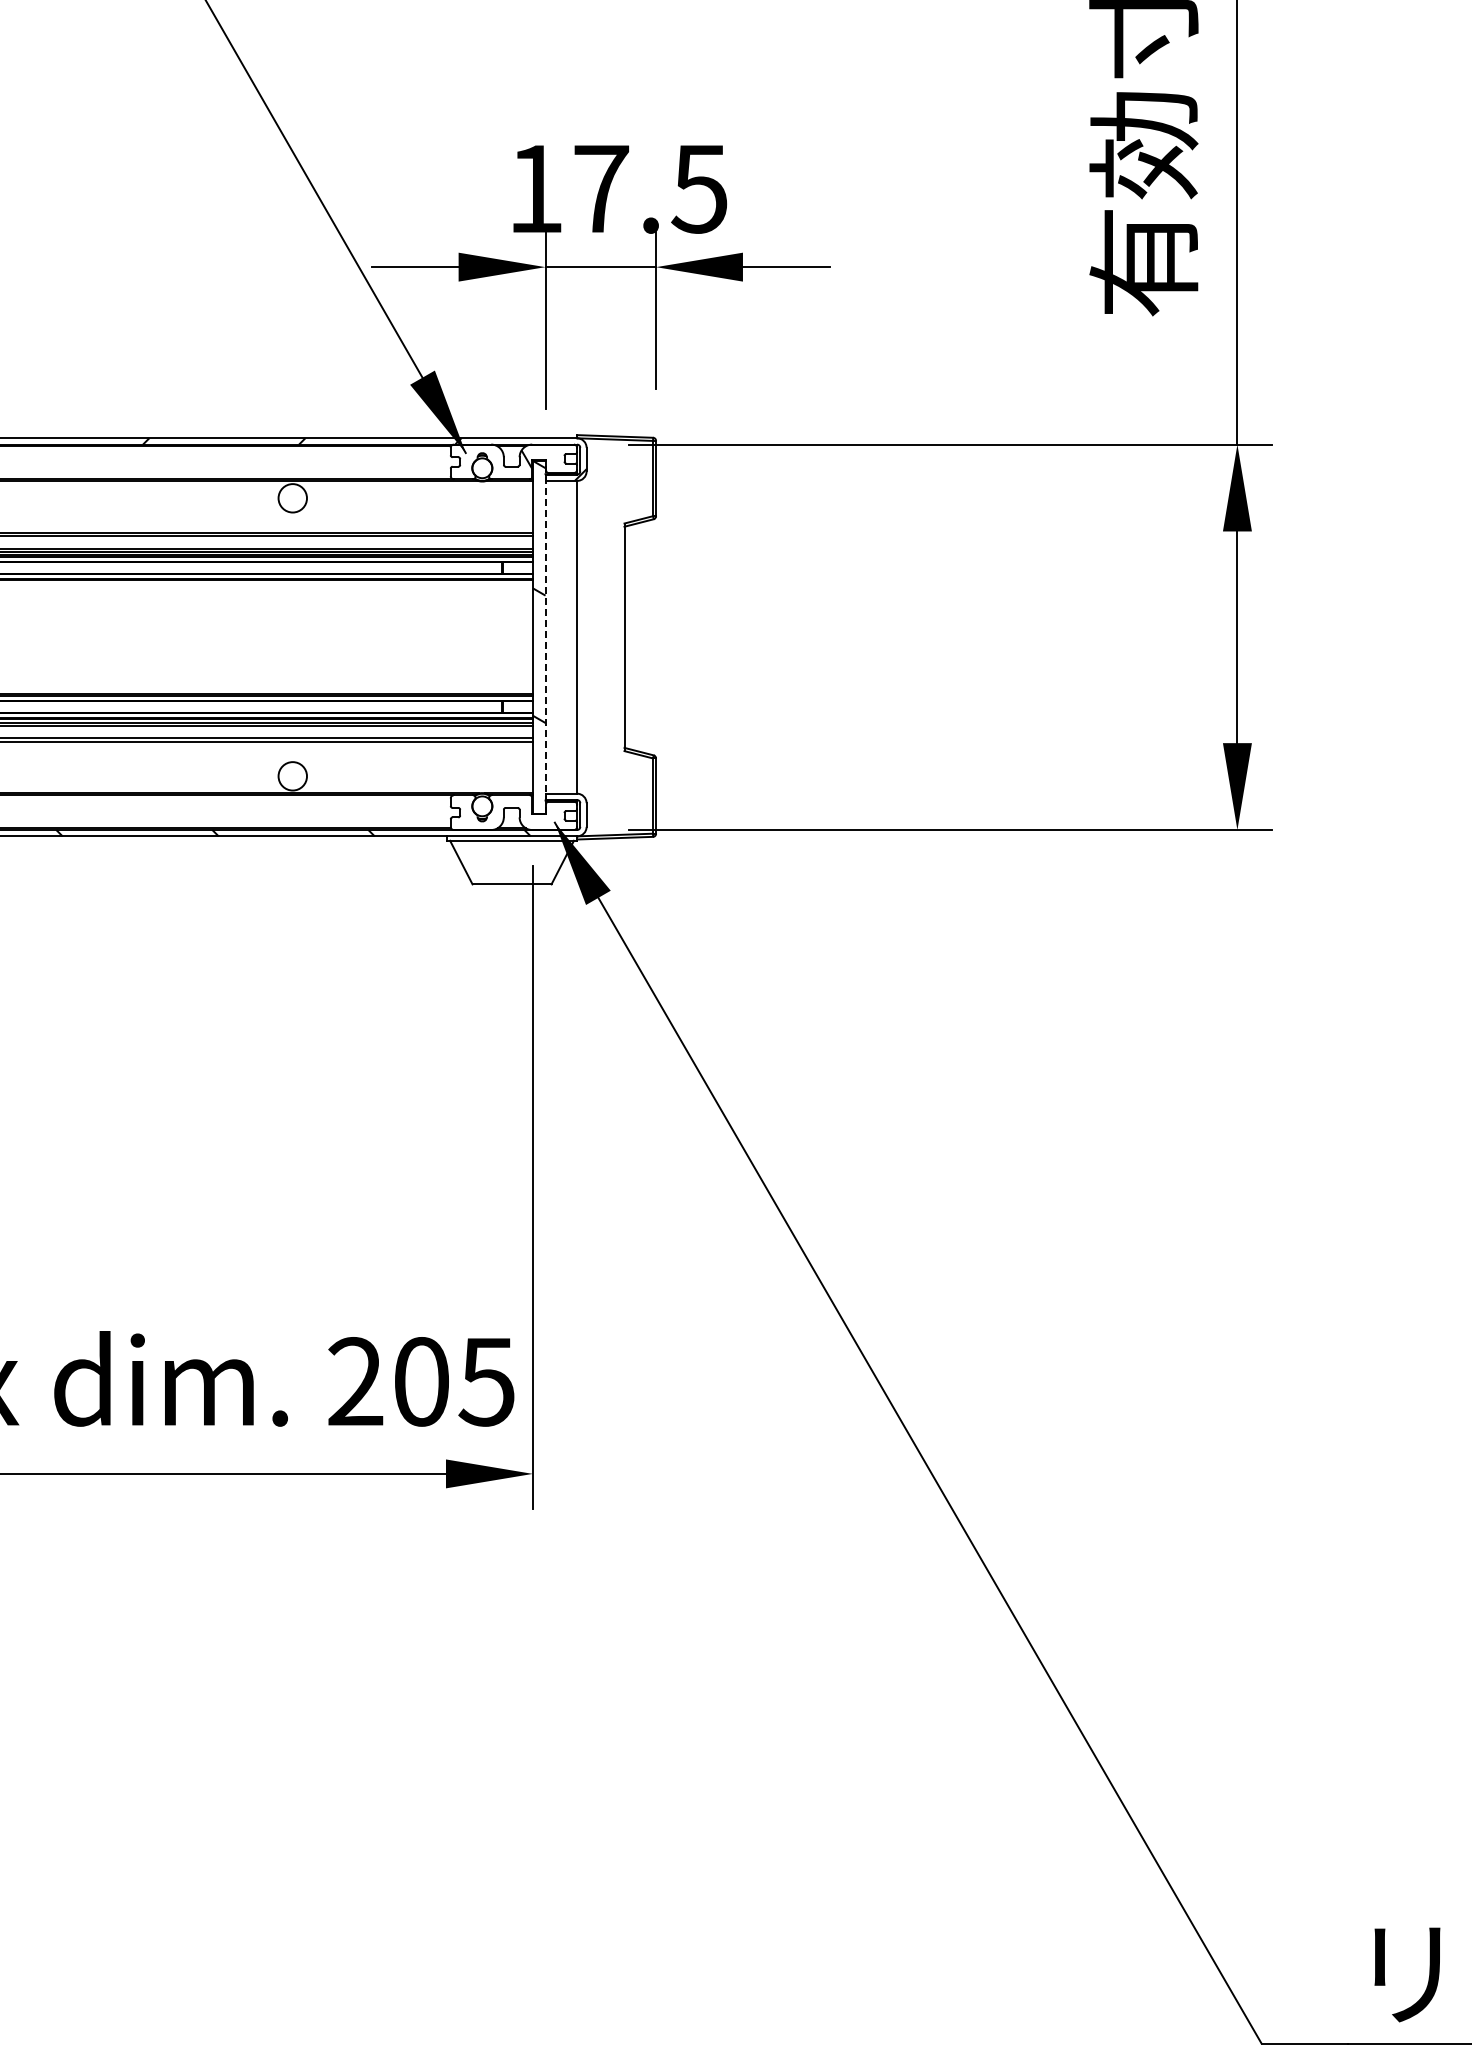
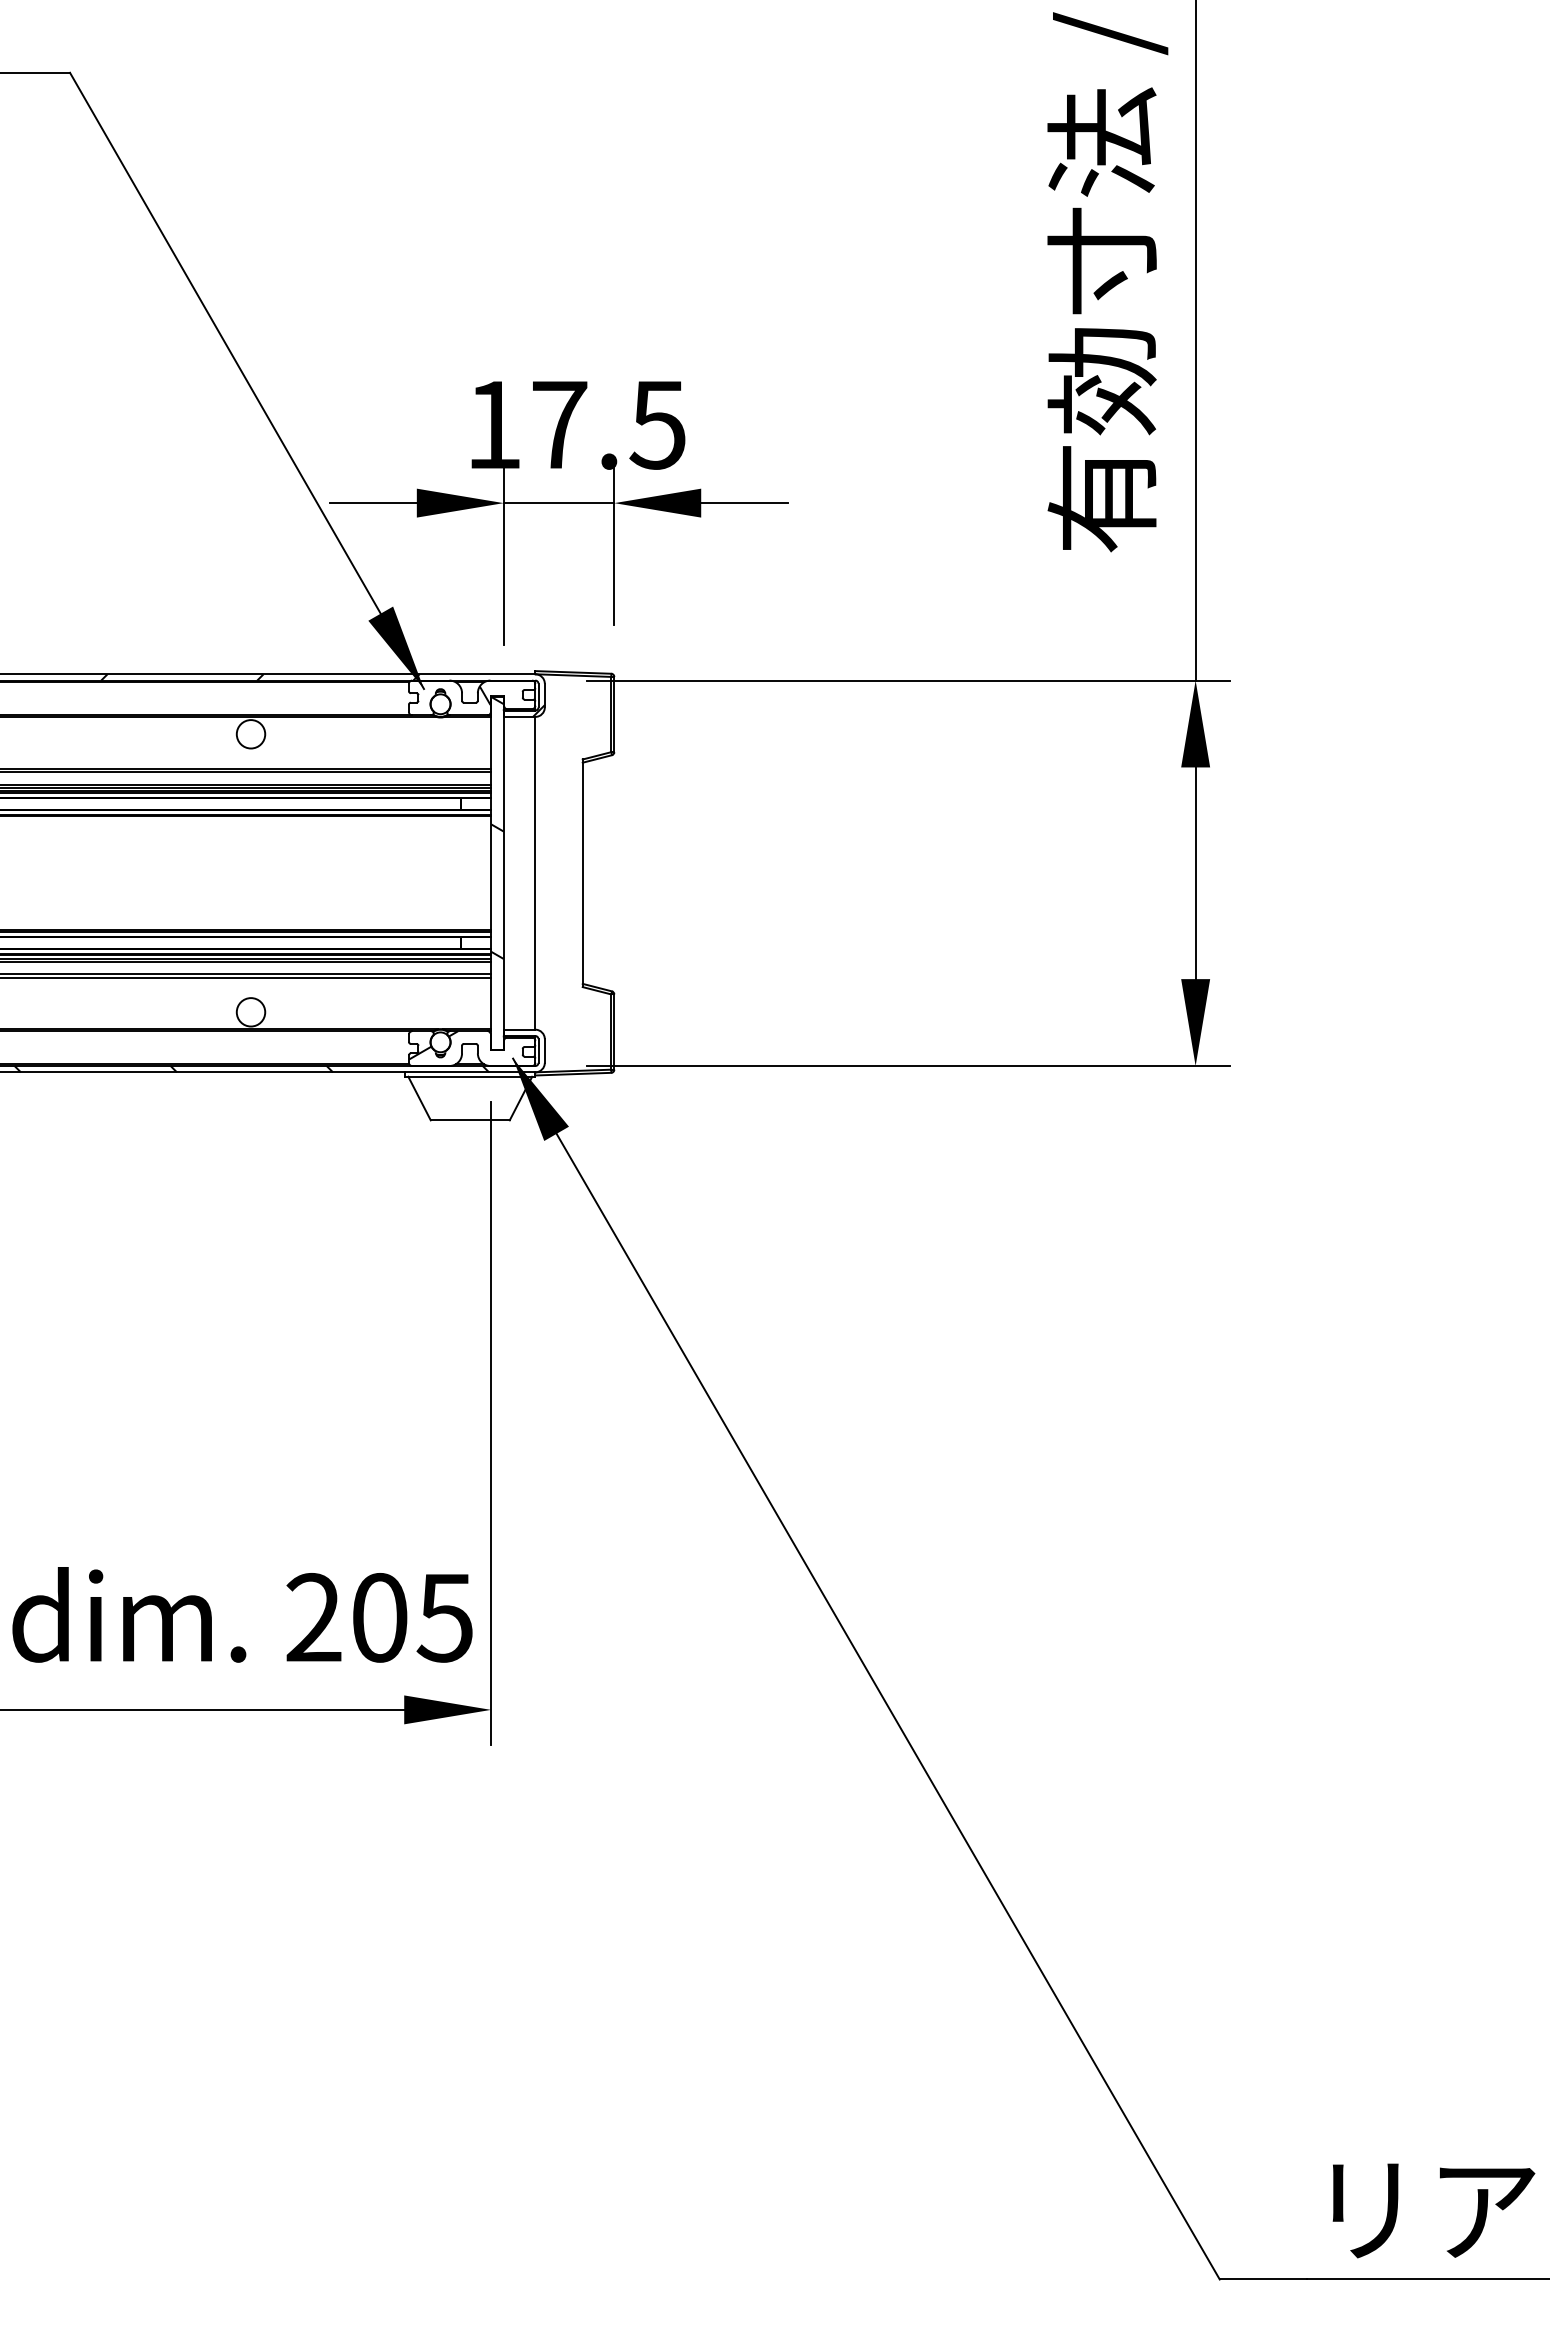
line: (545, 636) -> (503, 872), dashed -> solid
hatch: (475, 809) -> (433, 1045), added

